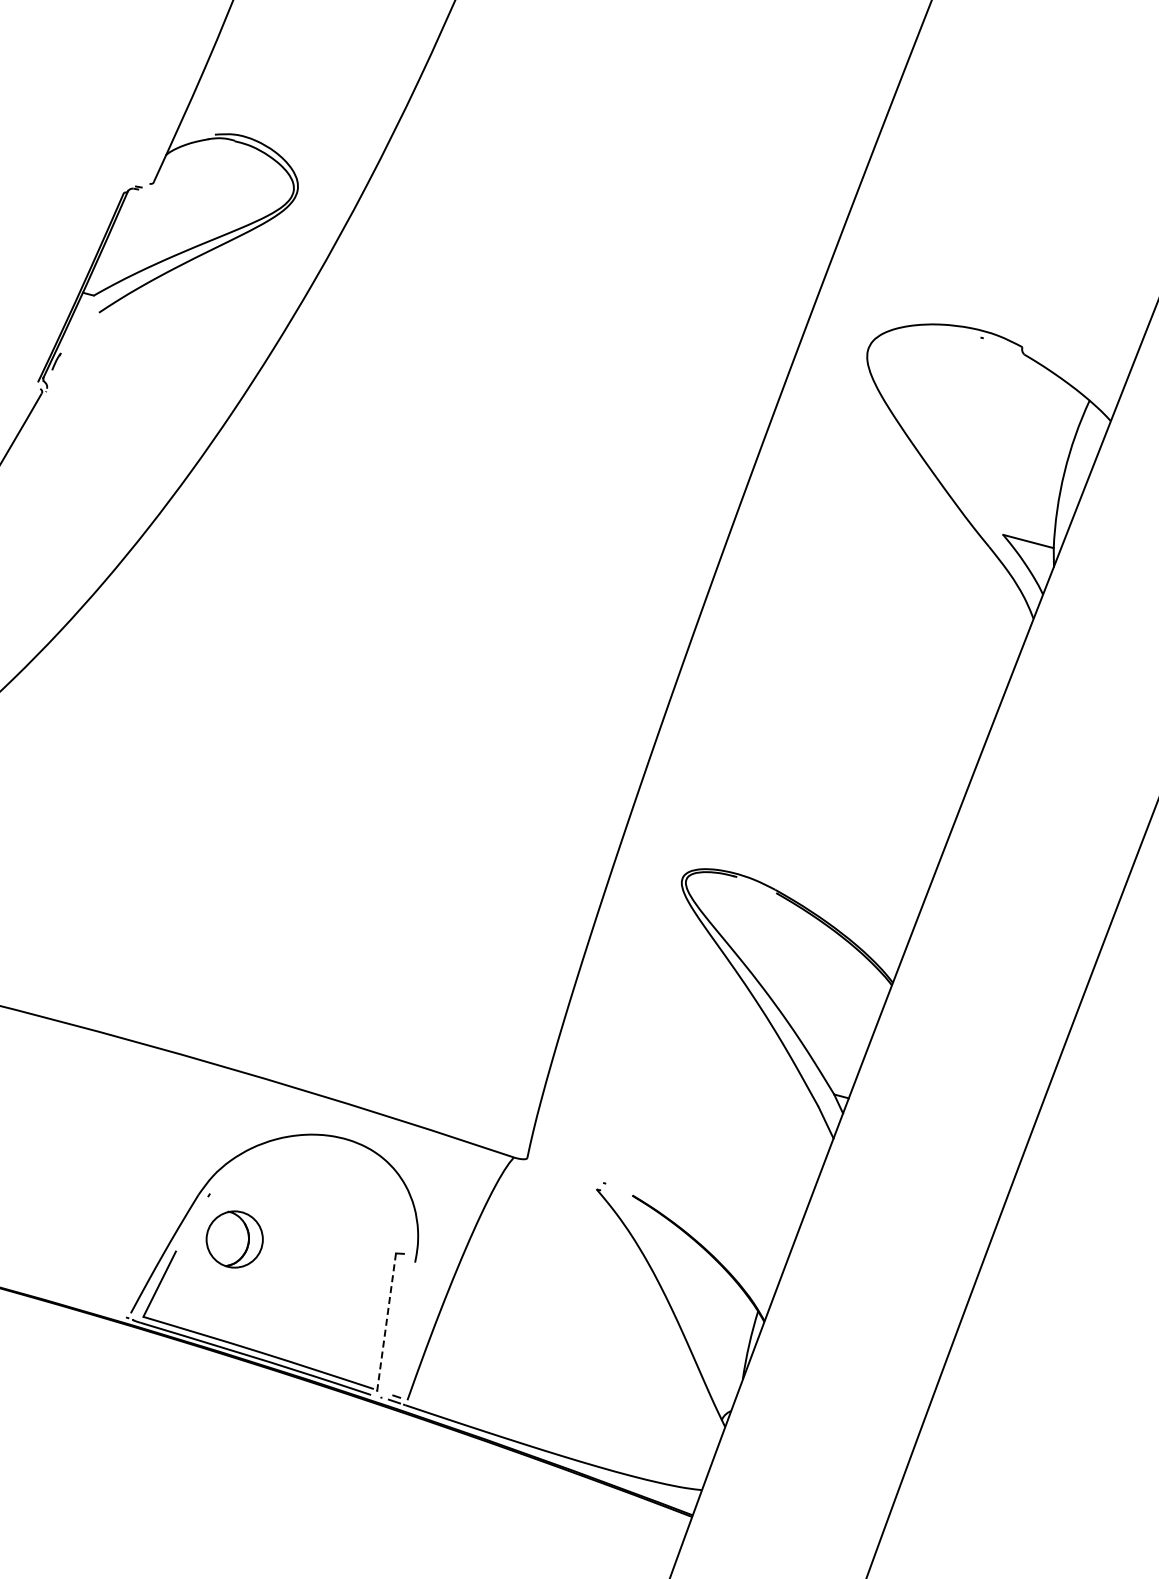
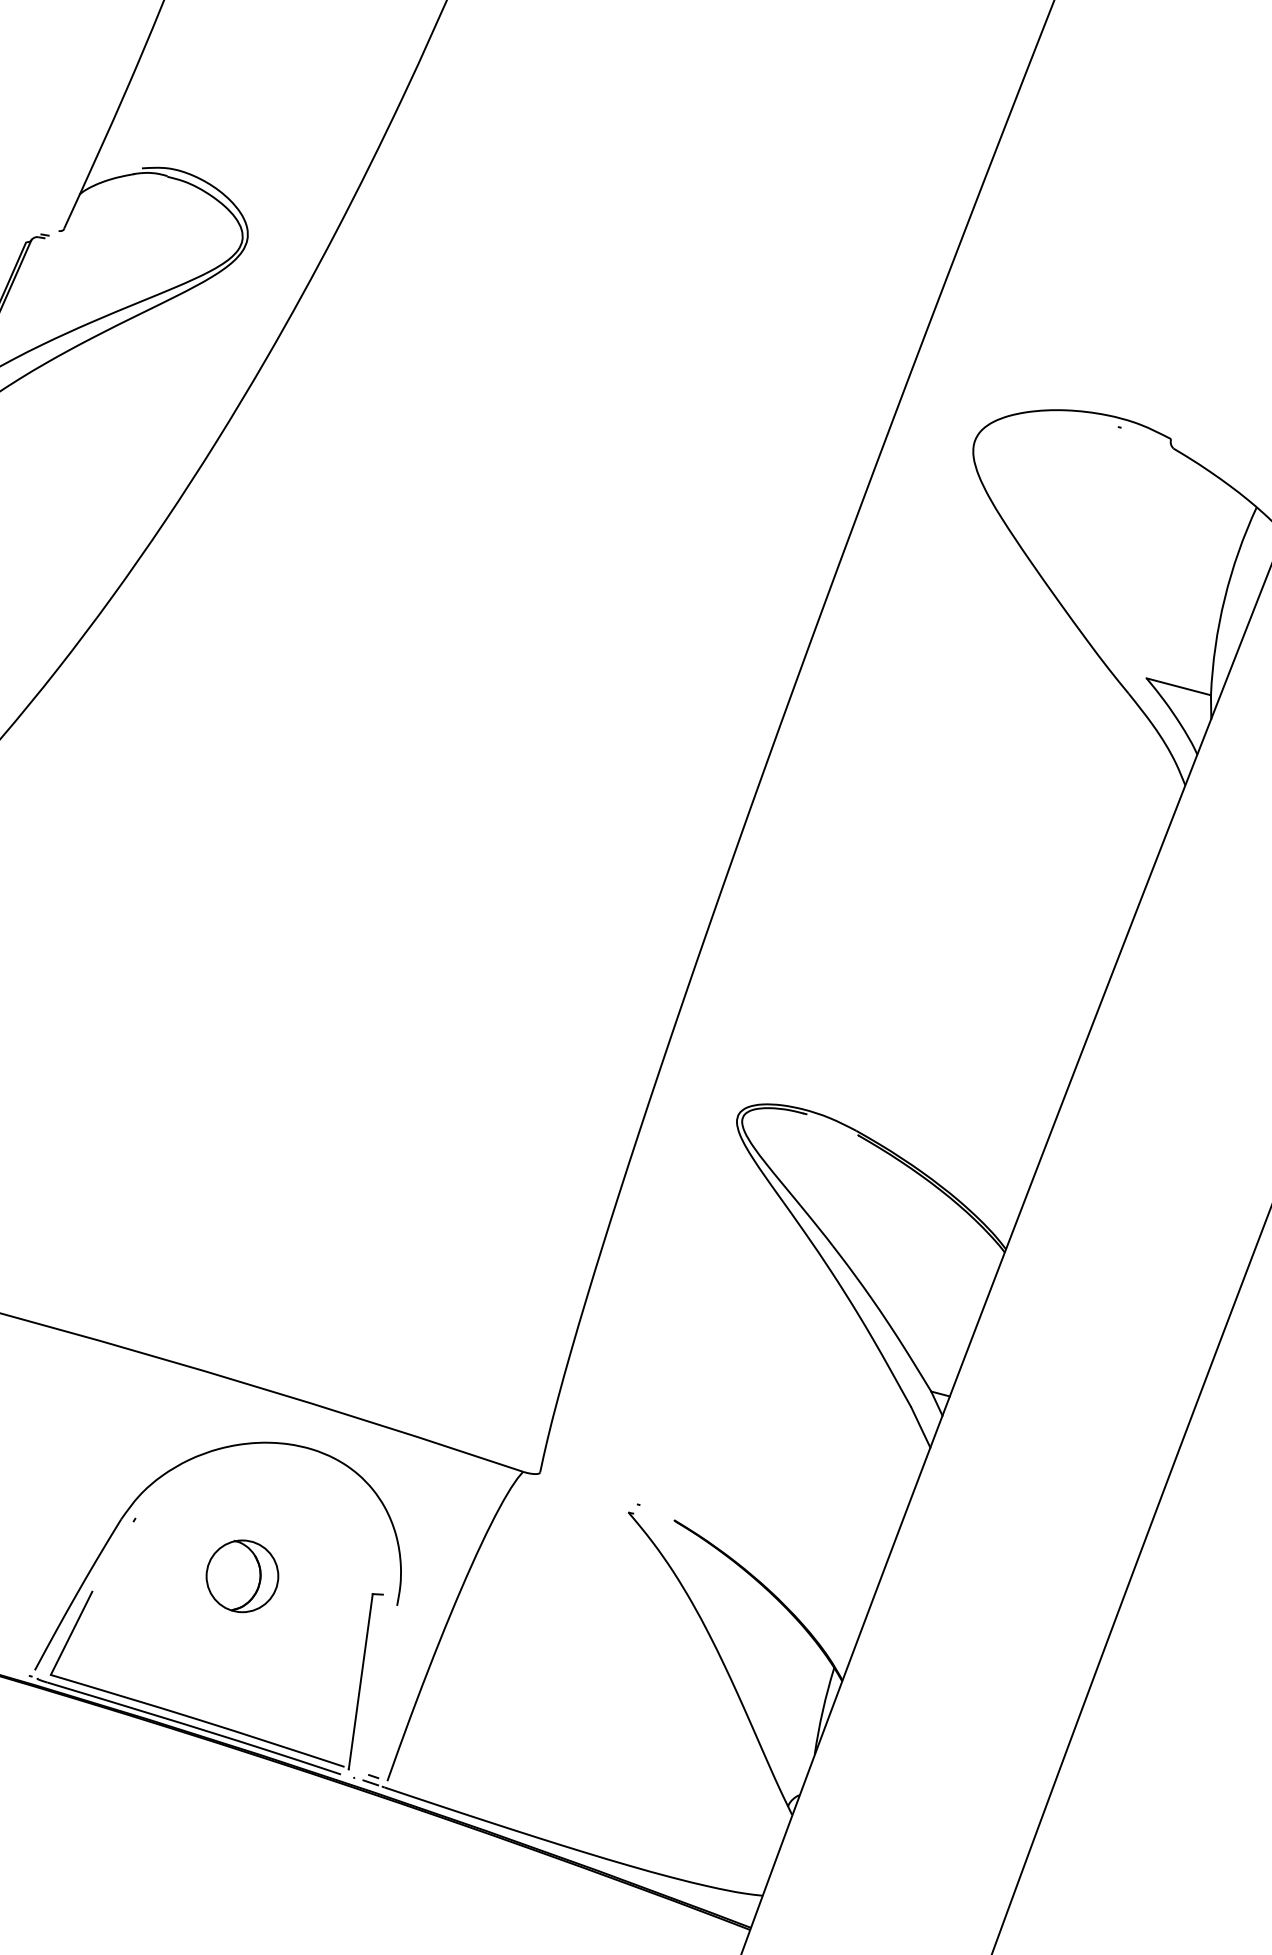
part: (234, 1239) -> (242, 1576), moved
line: (386, 1322) -> (360, 1682), dashed -> solid

